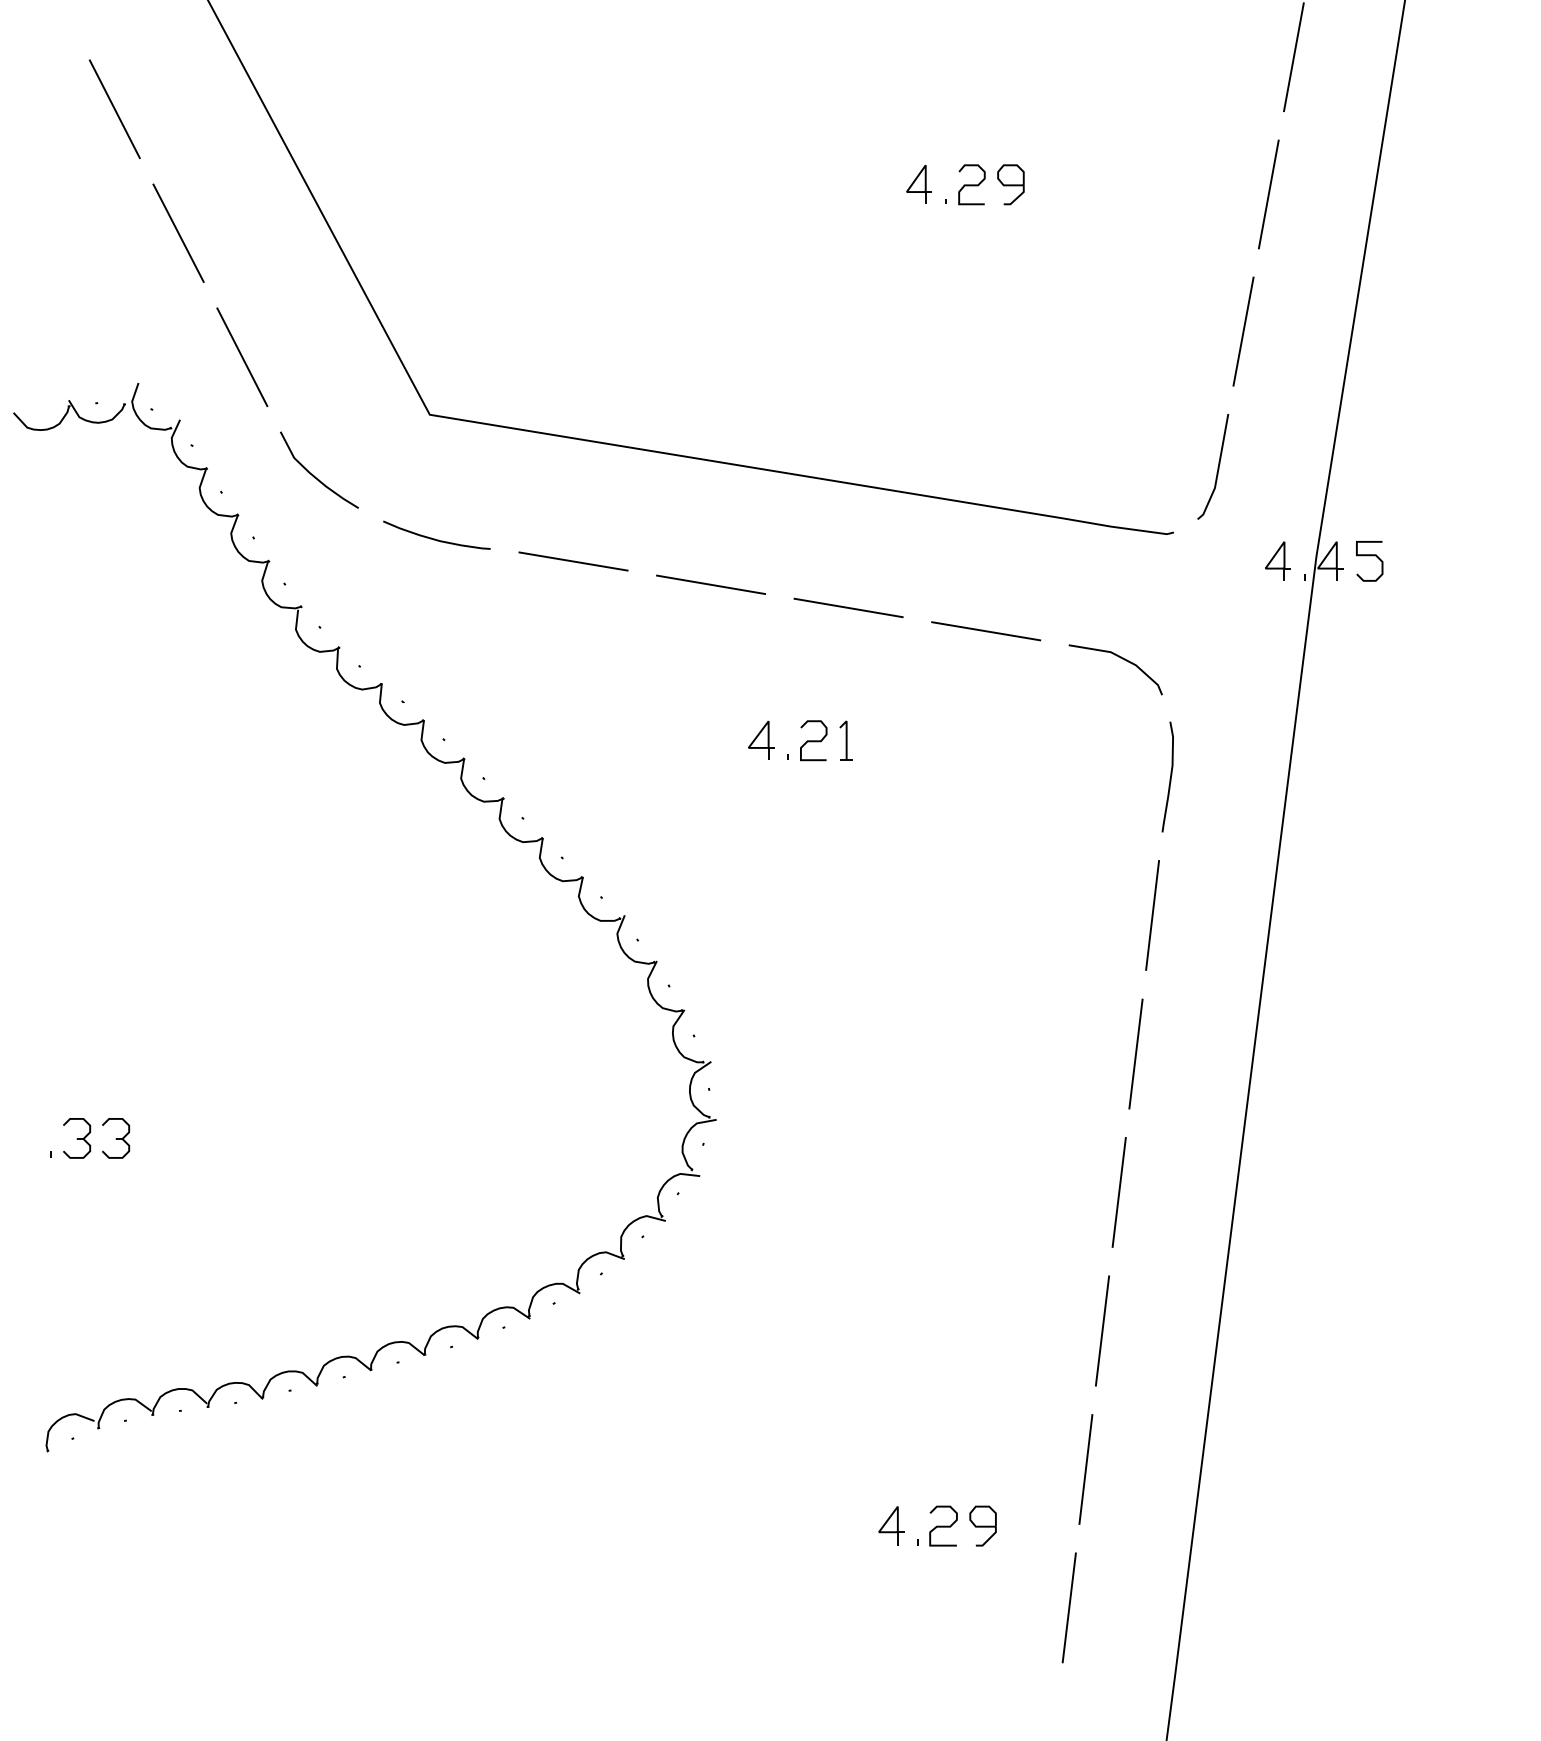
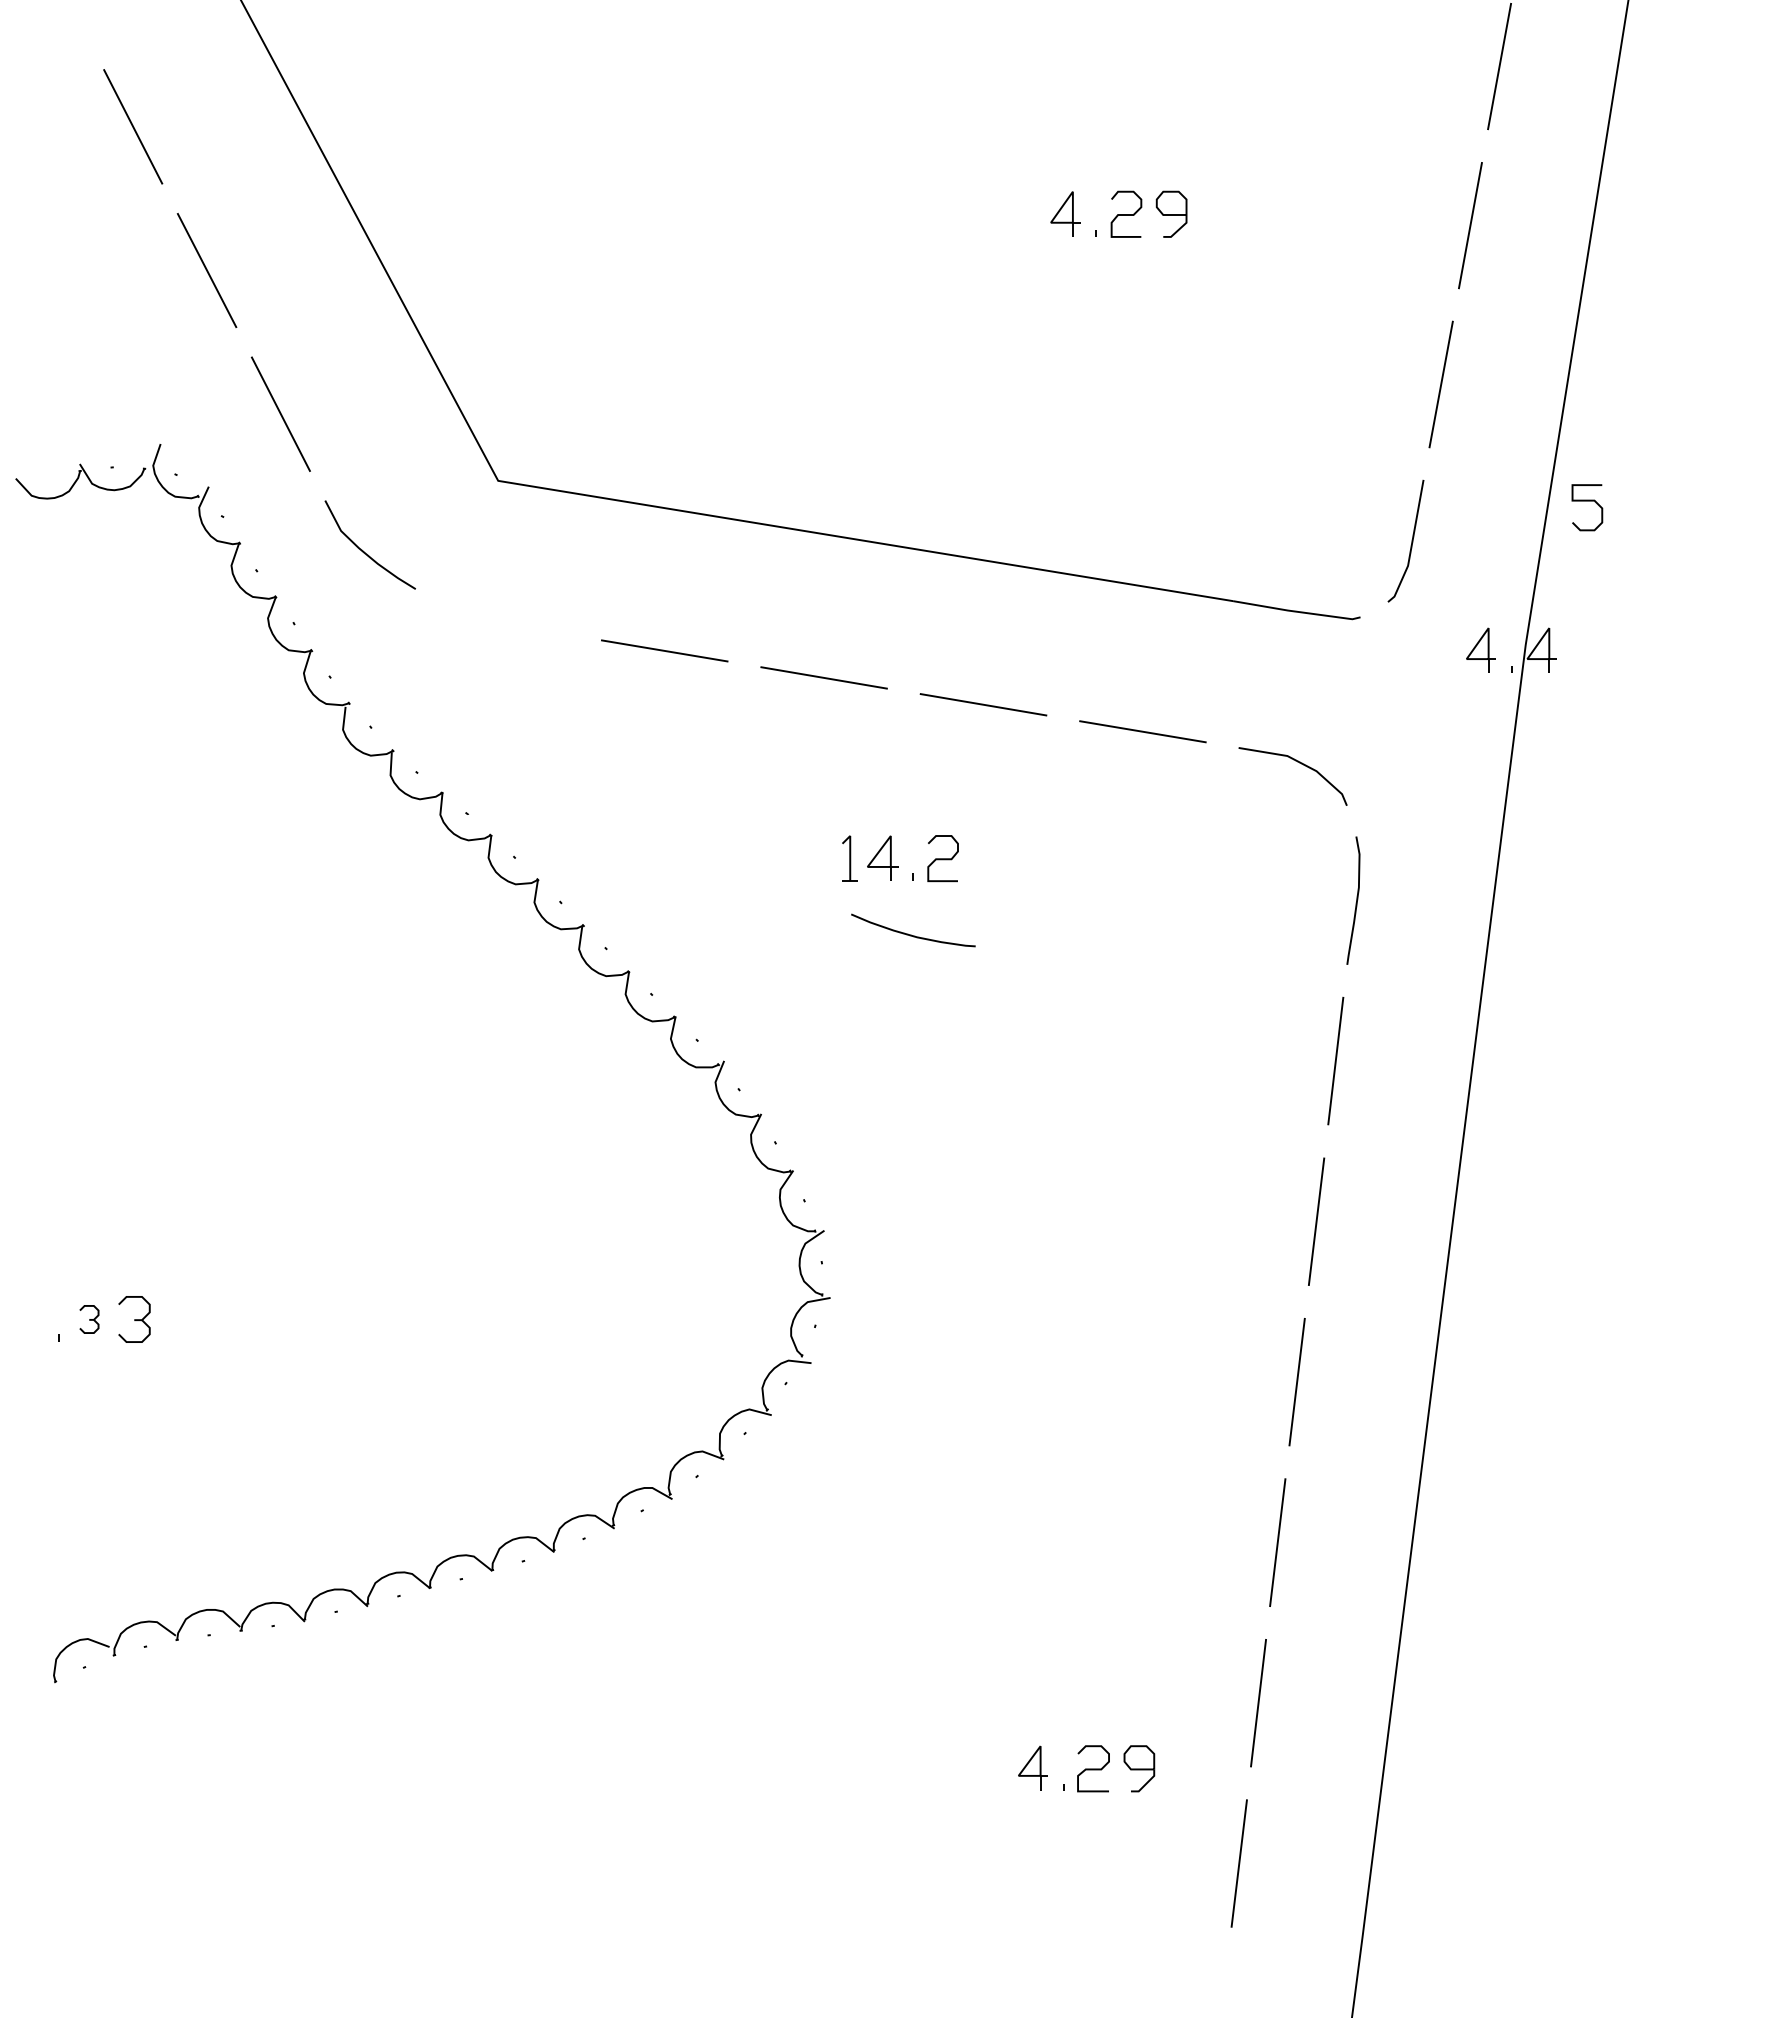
curve: (435, 538) -> (911, 934), moved
curve: (1369, 555) -> (1587, 501), moved
part: (846, 740) -> (849, 858), moved
part: (77, 1138) -> (89, 1319), size x0.6

